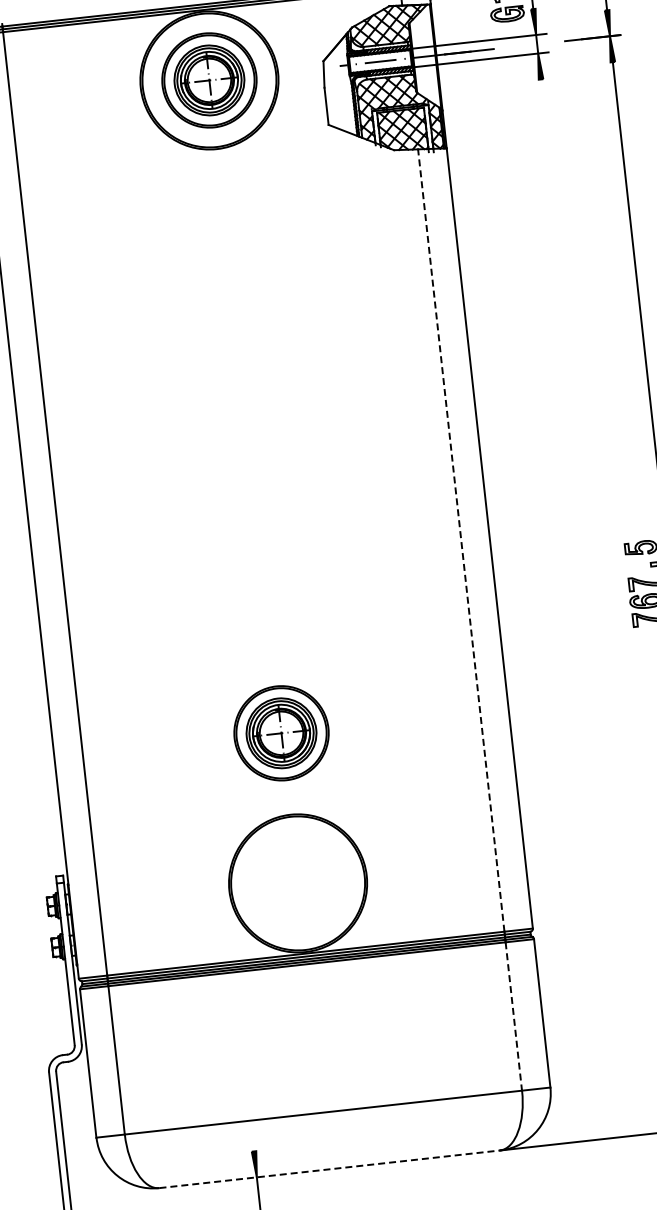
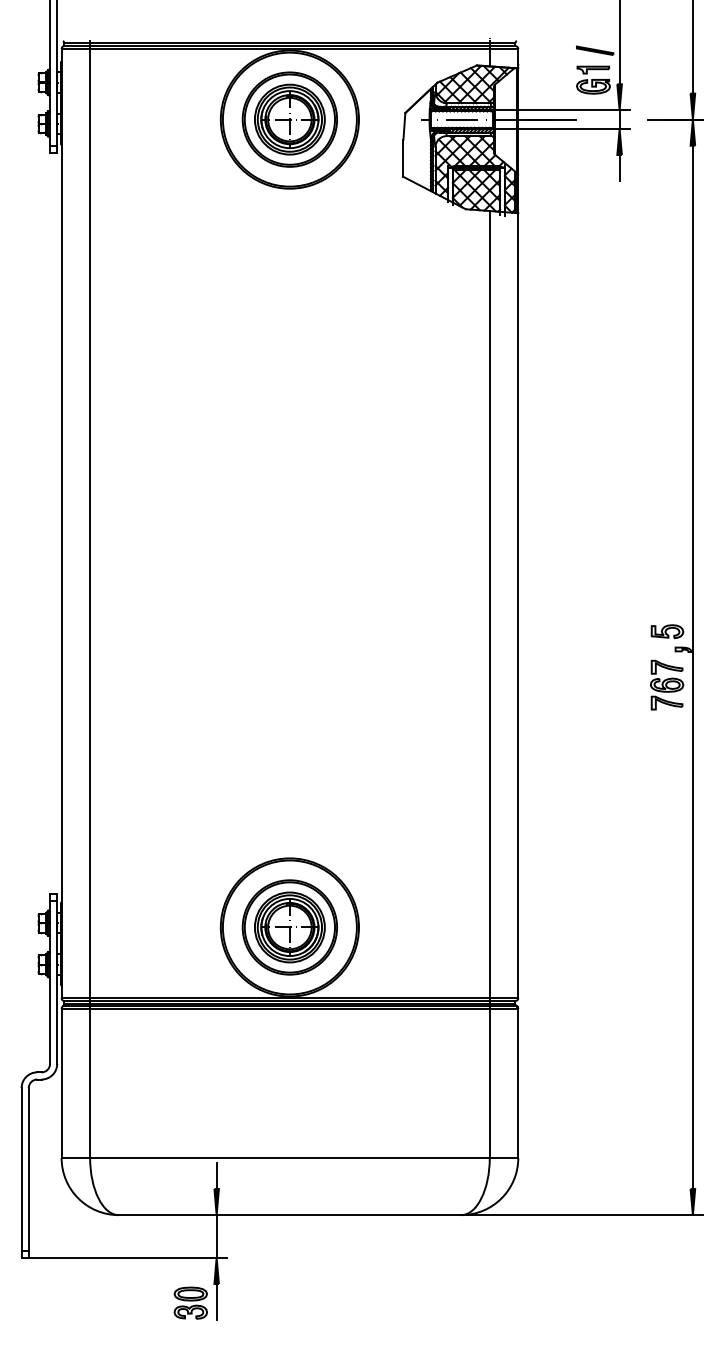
line: (542, 92) -> (619, 168), added
line: (461, 540) -> (489, 604), dashed -> solid
part: (281, 733) -> (289, 927), moved
line: (513, 1016) -> (489, 1083), dashed -> solid
line: (252, 1137) -> (216, 1175), added
line: (330, 1169) -> (290, 1215), dashed -> solid

